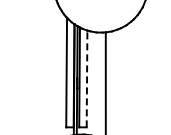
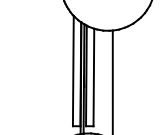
line: (87, 78) -> (94, 77), dashed -> solid

